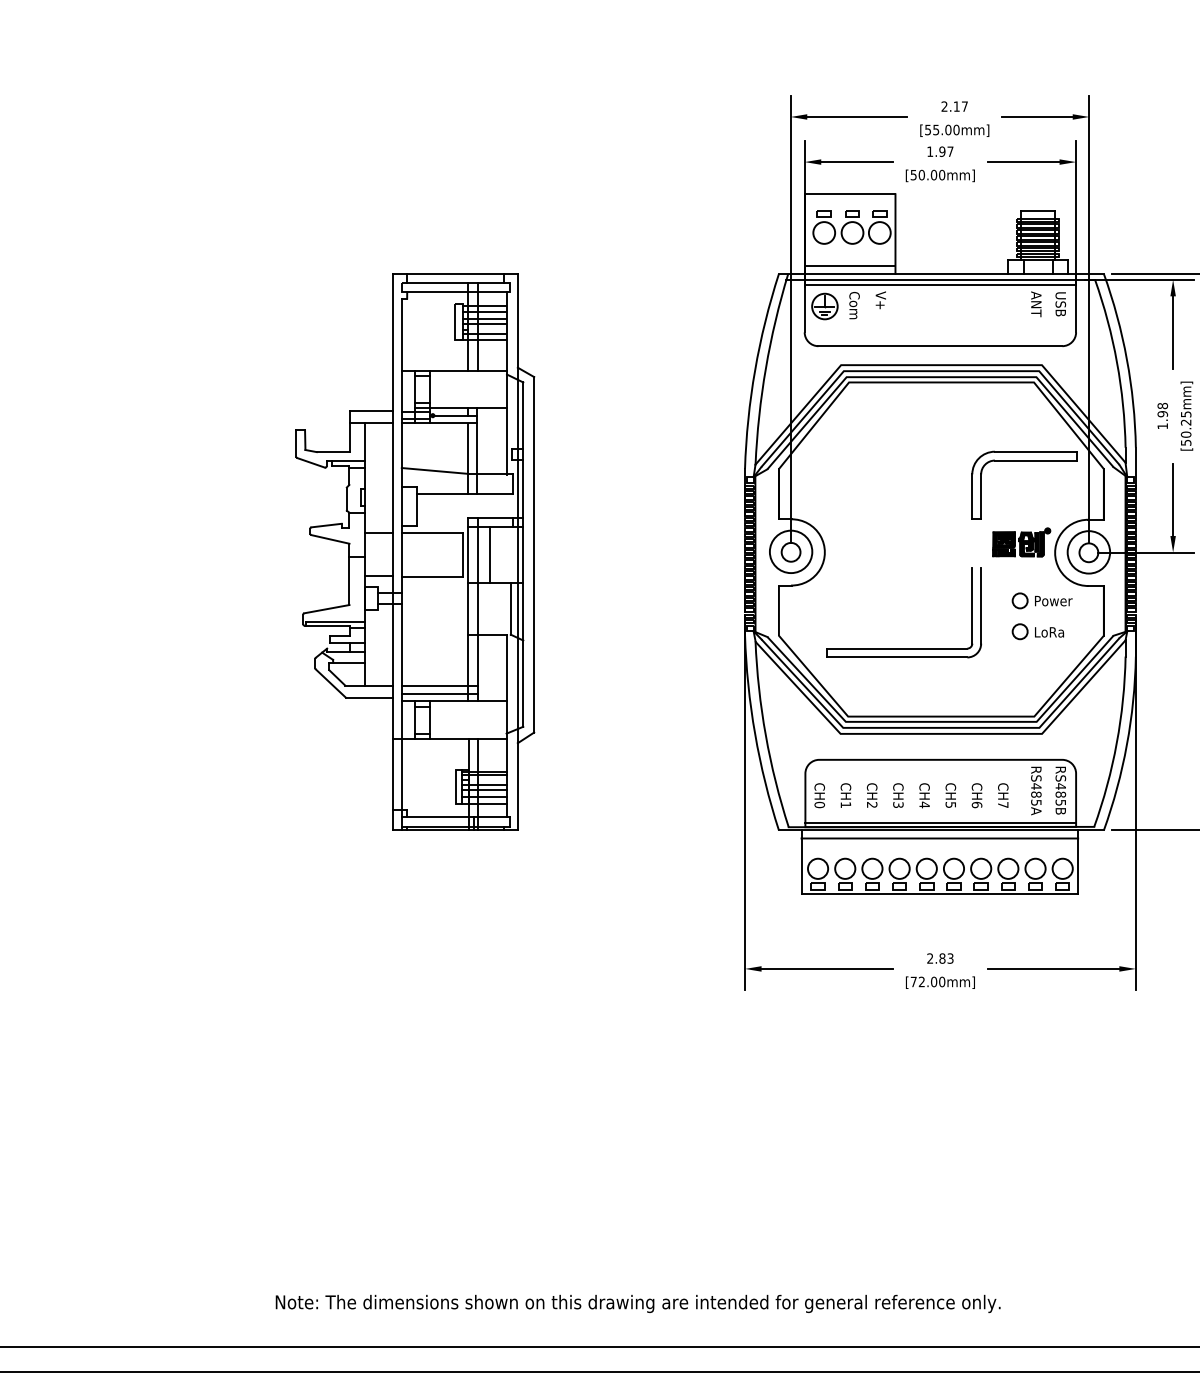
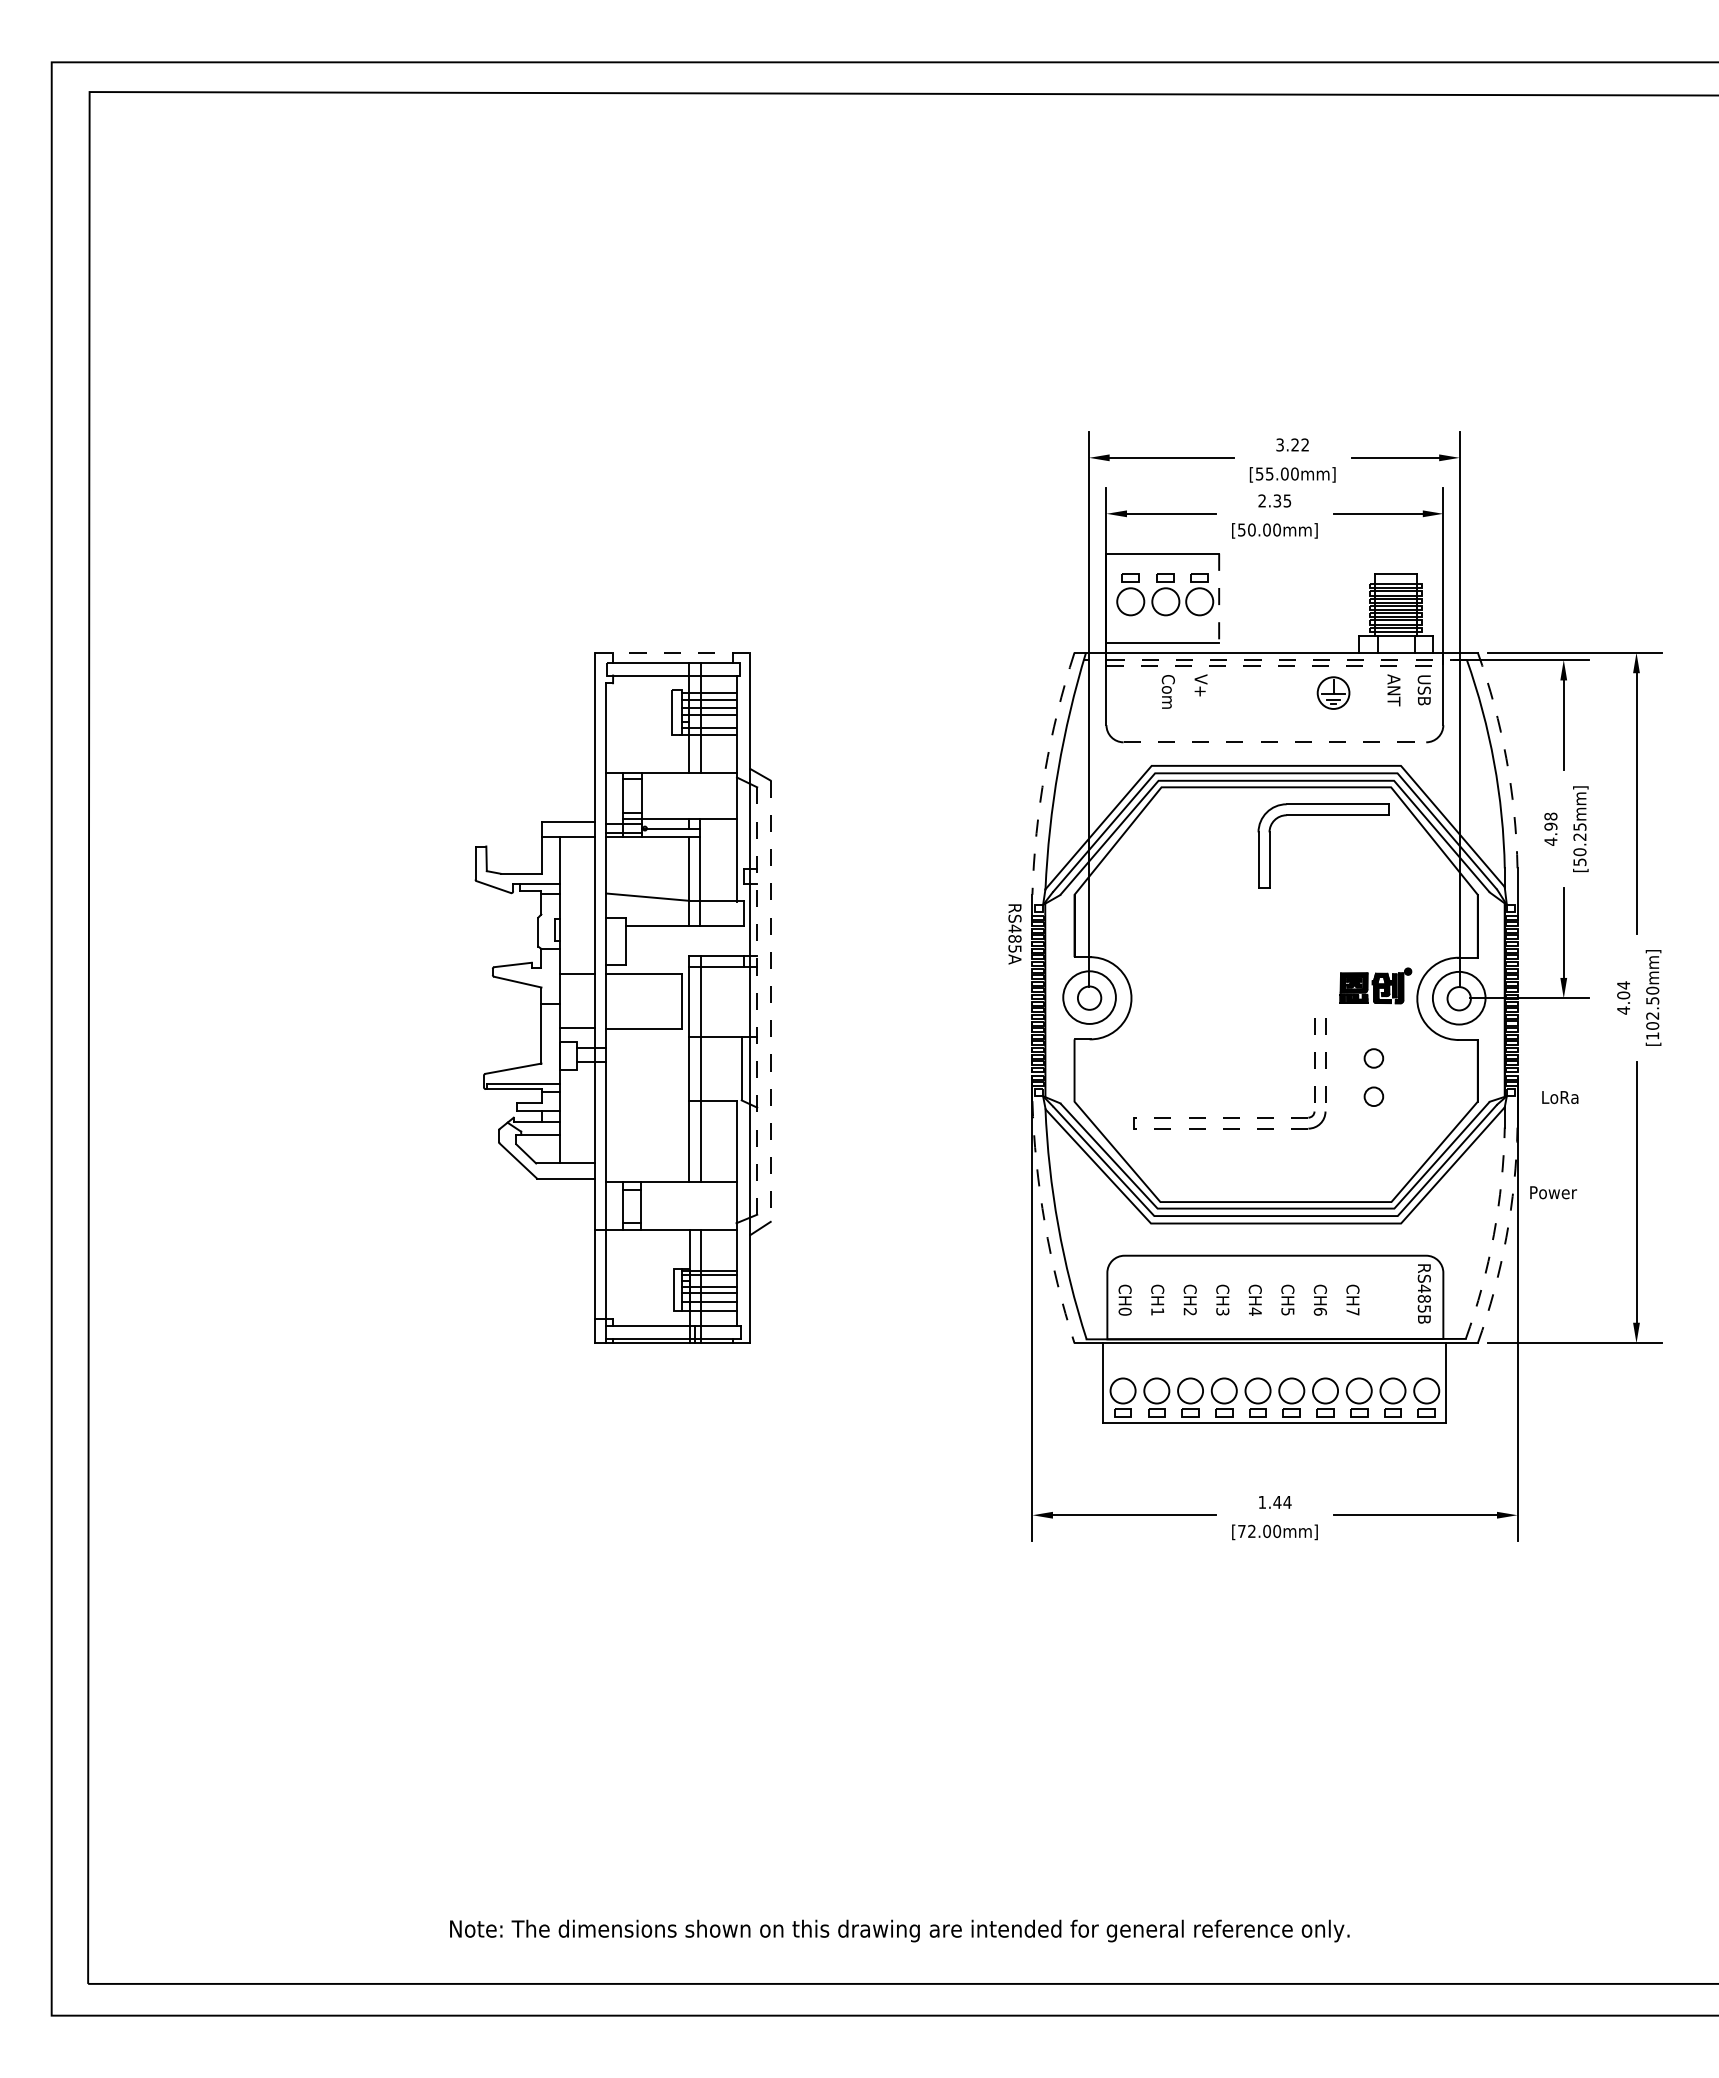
text: (954, 106) -> (1292, 444), 2.17 -> 3.22
text: (940, 151) -> (1274, 500), 1.97 -> 2.35
line: (895, 234) -> (1219, 603), solid -> dashed
line: (455, 273) -> (672, 652), solid -> dashed
line: (940, 279) -> (1274, 659), solid -> dashed
line: (940, 284) -> (1275, 665), solid -> dashed
part: (824, 306) -> (1333, 692), moved
line: (940, 346) -> (1275, 742), solid -> dashed
arc: (1126, 359) -> (1506, 758), solid -> dashed
arc: (754, 370) -> (1044, 772), solid -> dashed
text: (1162, 426) -> (1550, 841), 1.98 -> 4.98
part: (1024, 460) -> (1323, 815), moved
line: (490, 555) -> (716, 1001), removed
line: (523, 555) -> (757, 1001), solid -> dashed
line: (533, 555) -> (770, 1001), solid -> dashed
text: (1053, 600) -> (1553, 1192), moved
line: (972, 605) -> (1314, 1064), solid -> dashed
line: (981, 605) -> (1325, 1064), solid -> dashed
text: (1049, 632) -> (1560, 1097), moved
line: (896, 648) -> (1220, 1117), solid -> dashed
line: (896, 657) -> (1220, 1128), solid -> dashed
line: (439, 686) -> (653, 1164), removed
line: (439, 693) -> (653, 1173), removed
arc: (754, 733) -> (1044, 1223), solid -> dashed
arc: (1116, 742) -> (1493, 1234), solid -> dashed
arc: (1126, 745) -> (1506, 1237), solid -> dashed
text: (1035, 791) -> (1014, 934), moved
line: (940, 822) -> (1275, 1333), removed
line: (939, 838) -> (1273, 1353), removed
text: (940, 957) -> (1274, 1501), 2.83 -> 1.44

